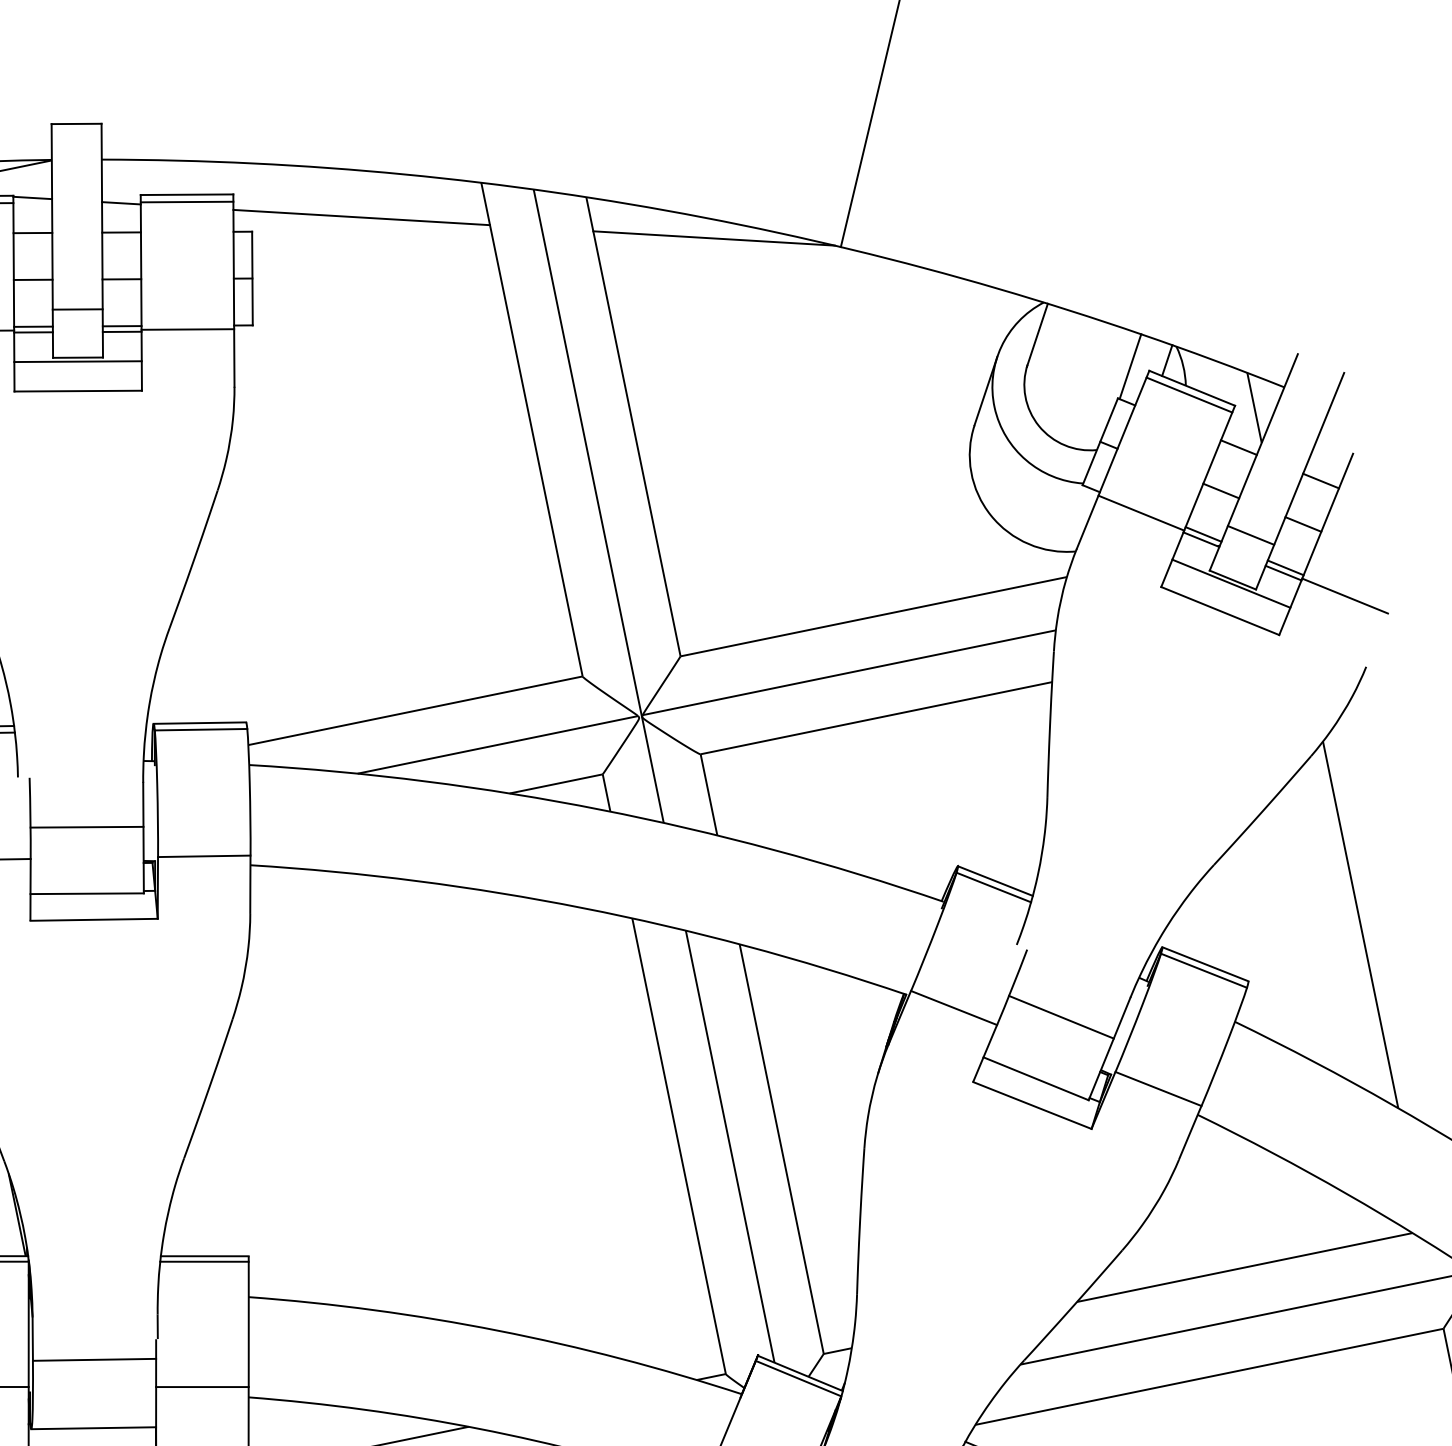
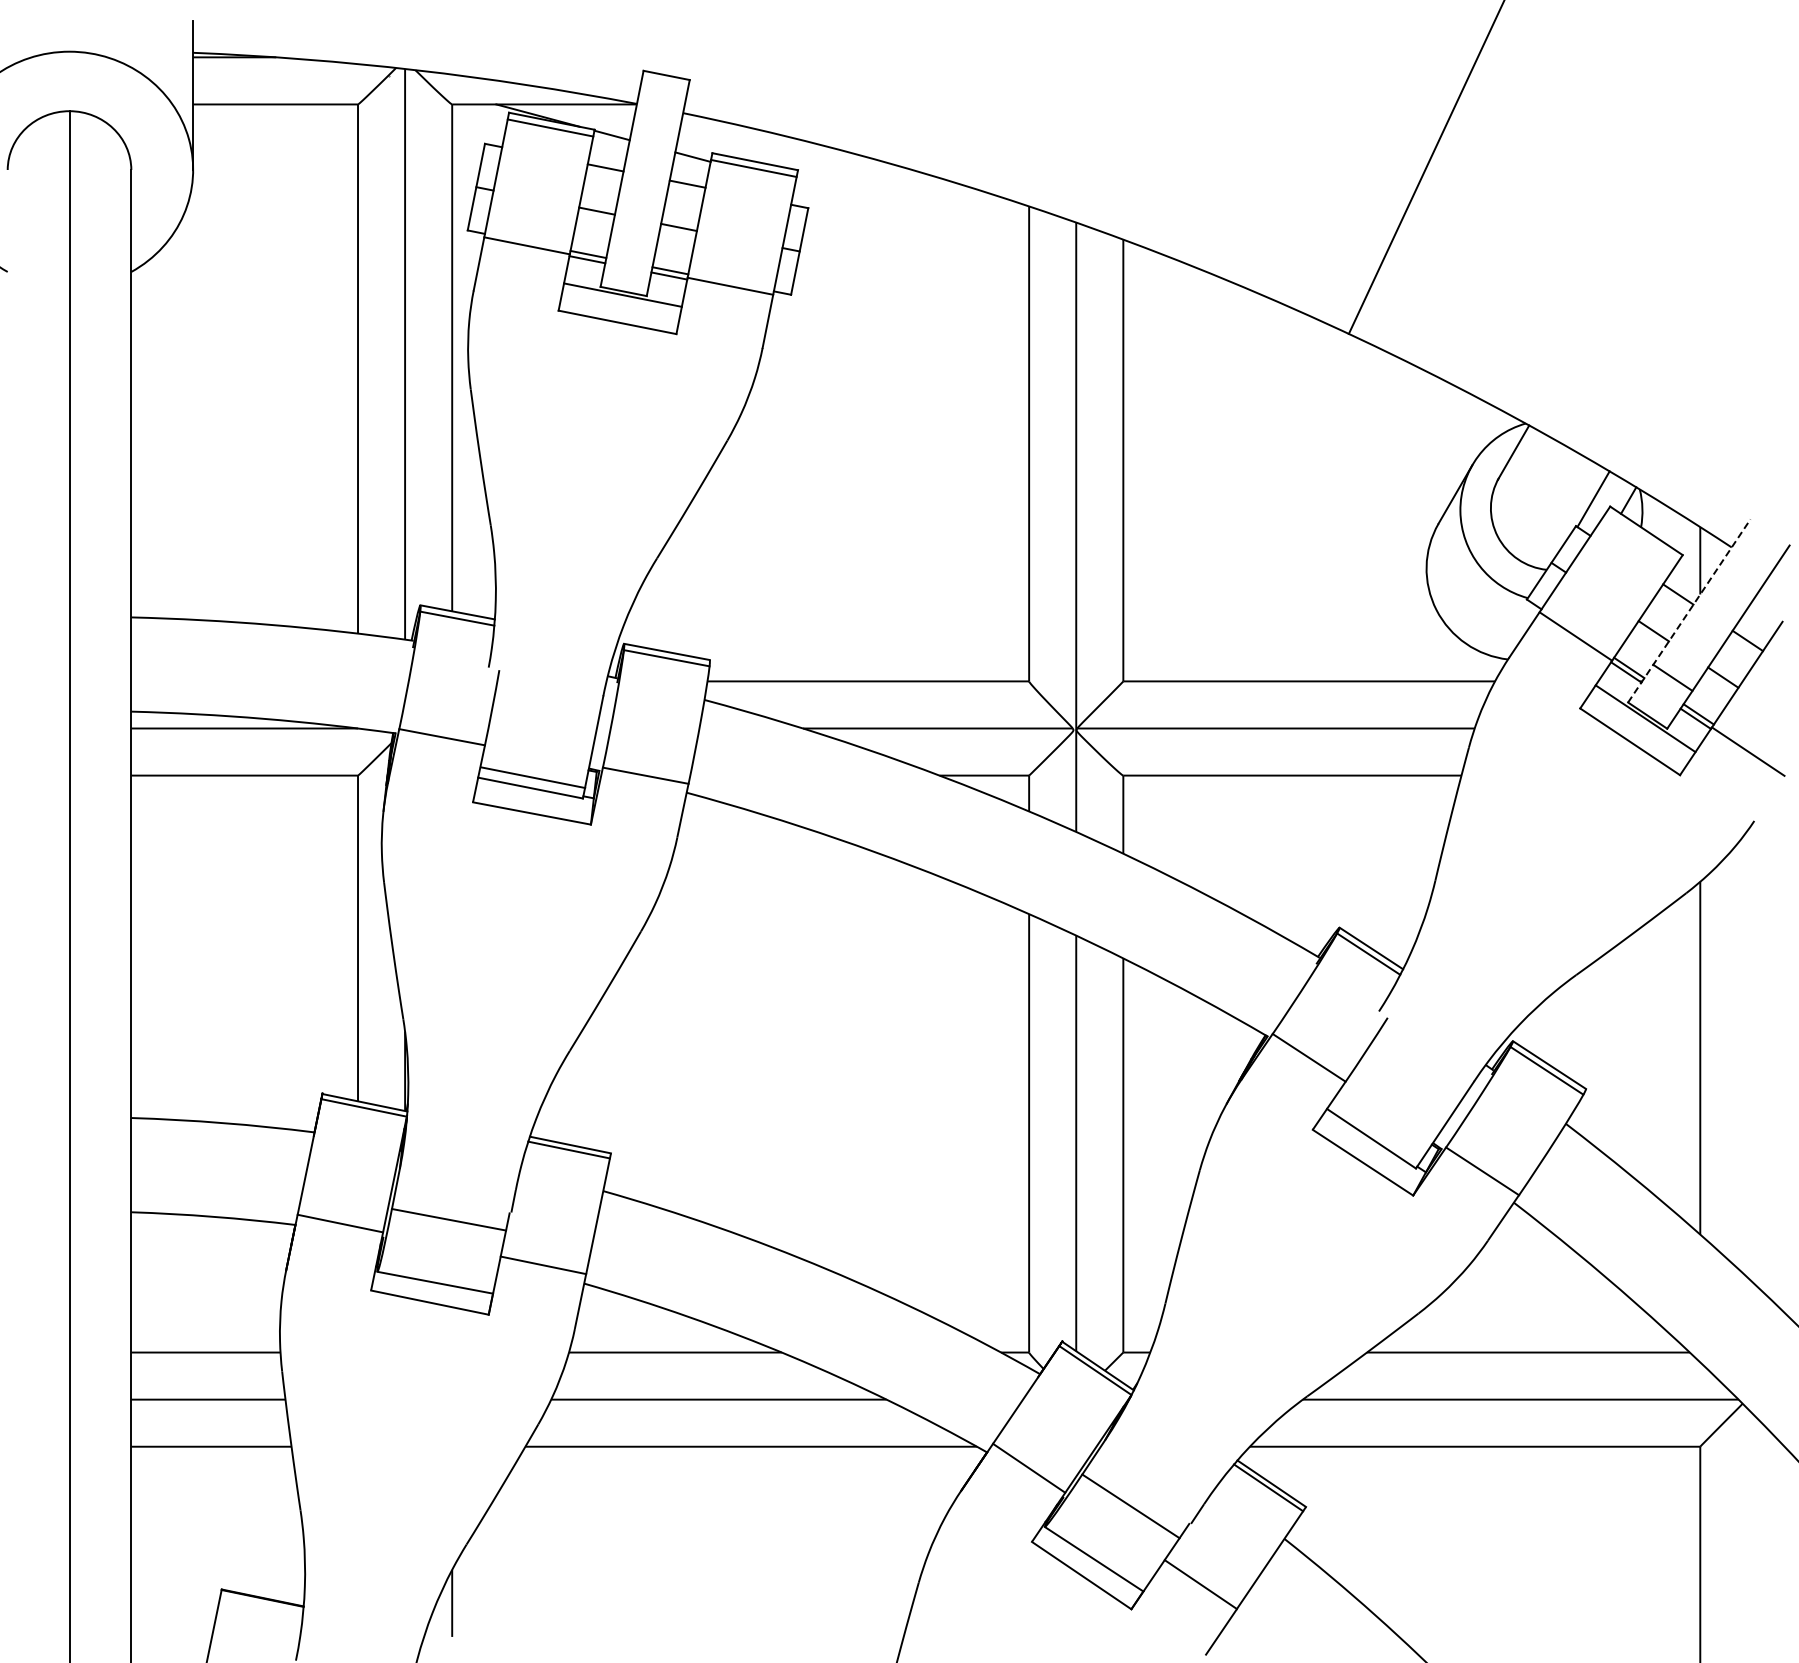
line: (362, 217) -> (912, 215), removed
line: (714, 237) -> (1233, 301), removed
line: (77, 309) -> (632, 246), removed
line: (1189, 394) -> (1642, 536), removed
line: (1253, 461) -> (1689, 610), solid -> dashed
line: (86, 827) -> (532, 777), moved
line: (1061, 1017) -> (1406, 1086), removed

